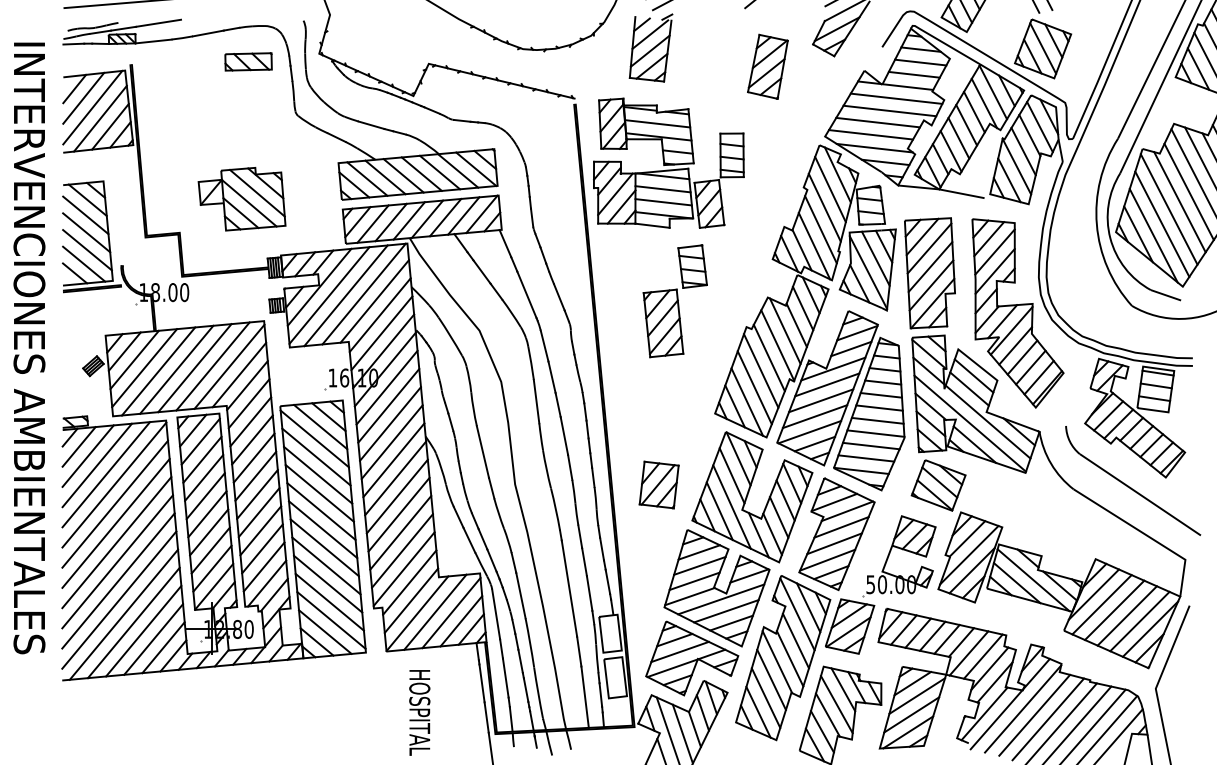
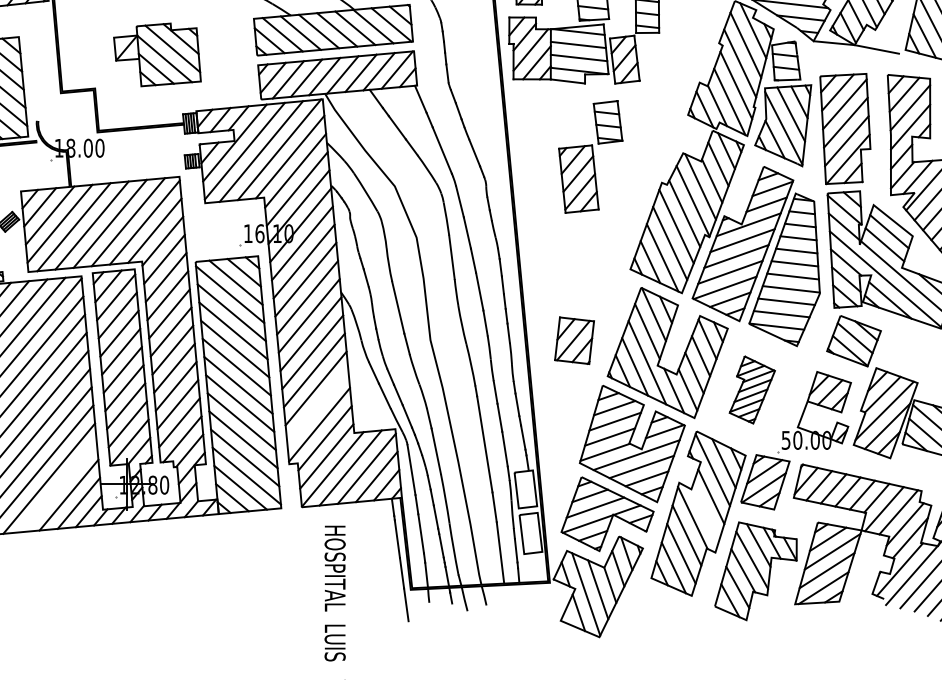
part: (836, 534) -> (751, 390), size x0.6
line: (401, 550) -> (316, 406), removed
line: (143, 630) -> (58, 486), removed
line: (789, 658) -> (704, 514), removed

